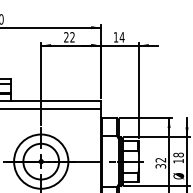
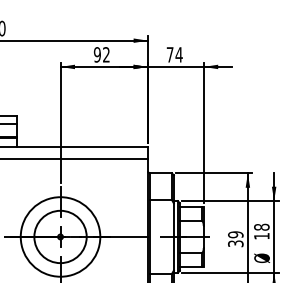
text: (66, 37) -> (97, 55), 22 -> 92
text: (115, 37) -> (169, 55), 14 -> 74
text: (160, 159) -> (235, 233), 32 -> 39

